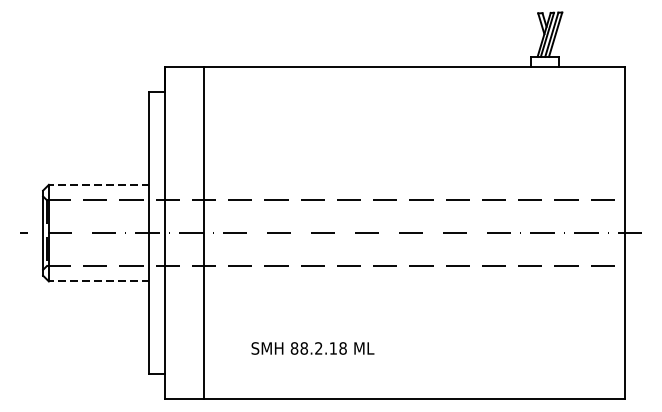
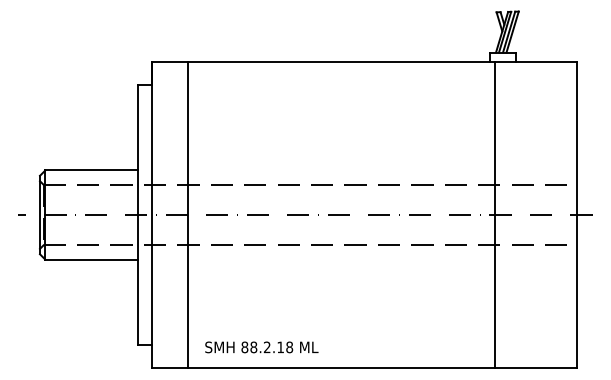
line: (98, 184) -> (91, 170), dashed -> solid
line: (535, 232) -> (494, 214), added
line: (98, 281) -> (91, 259), dashed -> solid
text: (312, 348) -> (261, 347), moved

